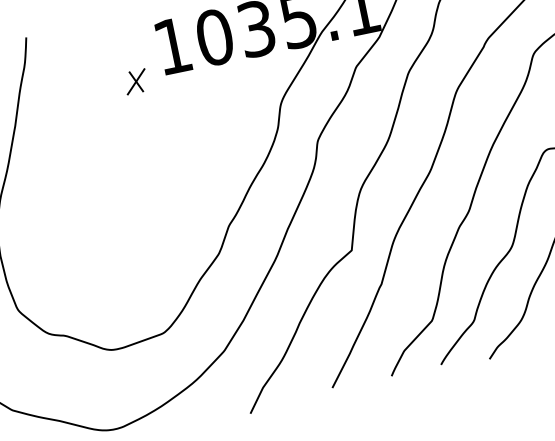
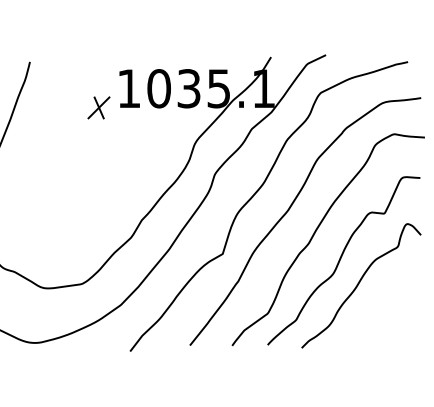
part: (135, 81) -> (98, 107), size x1.4

